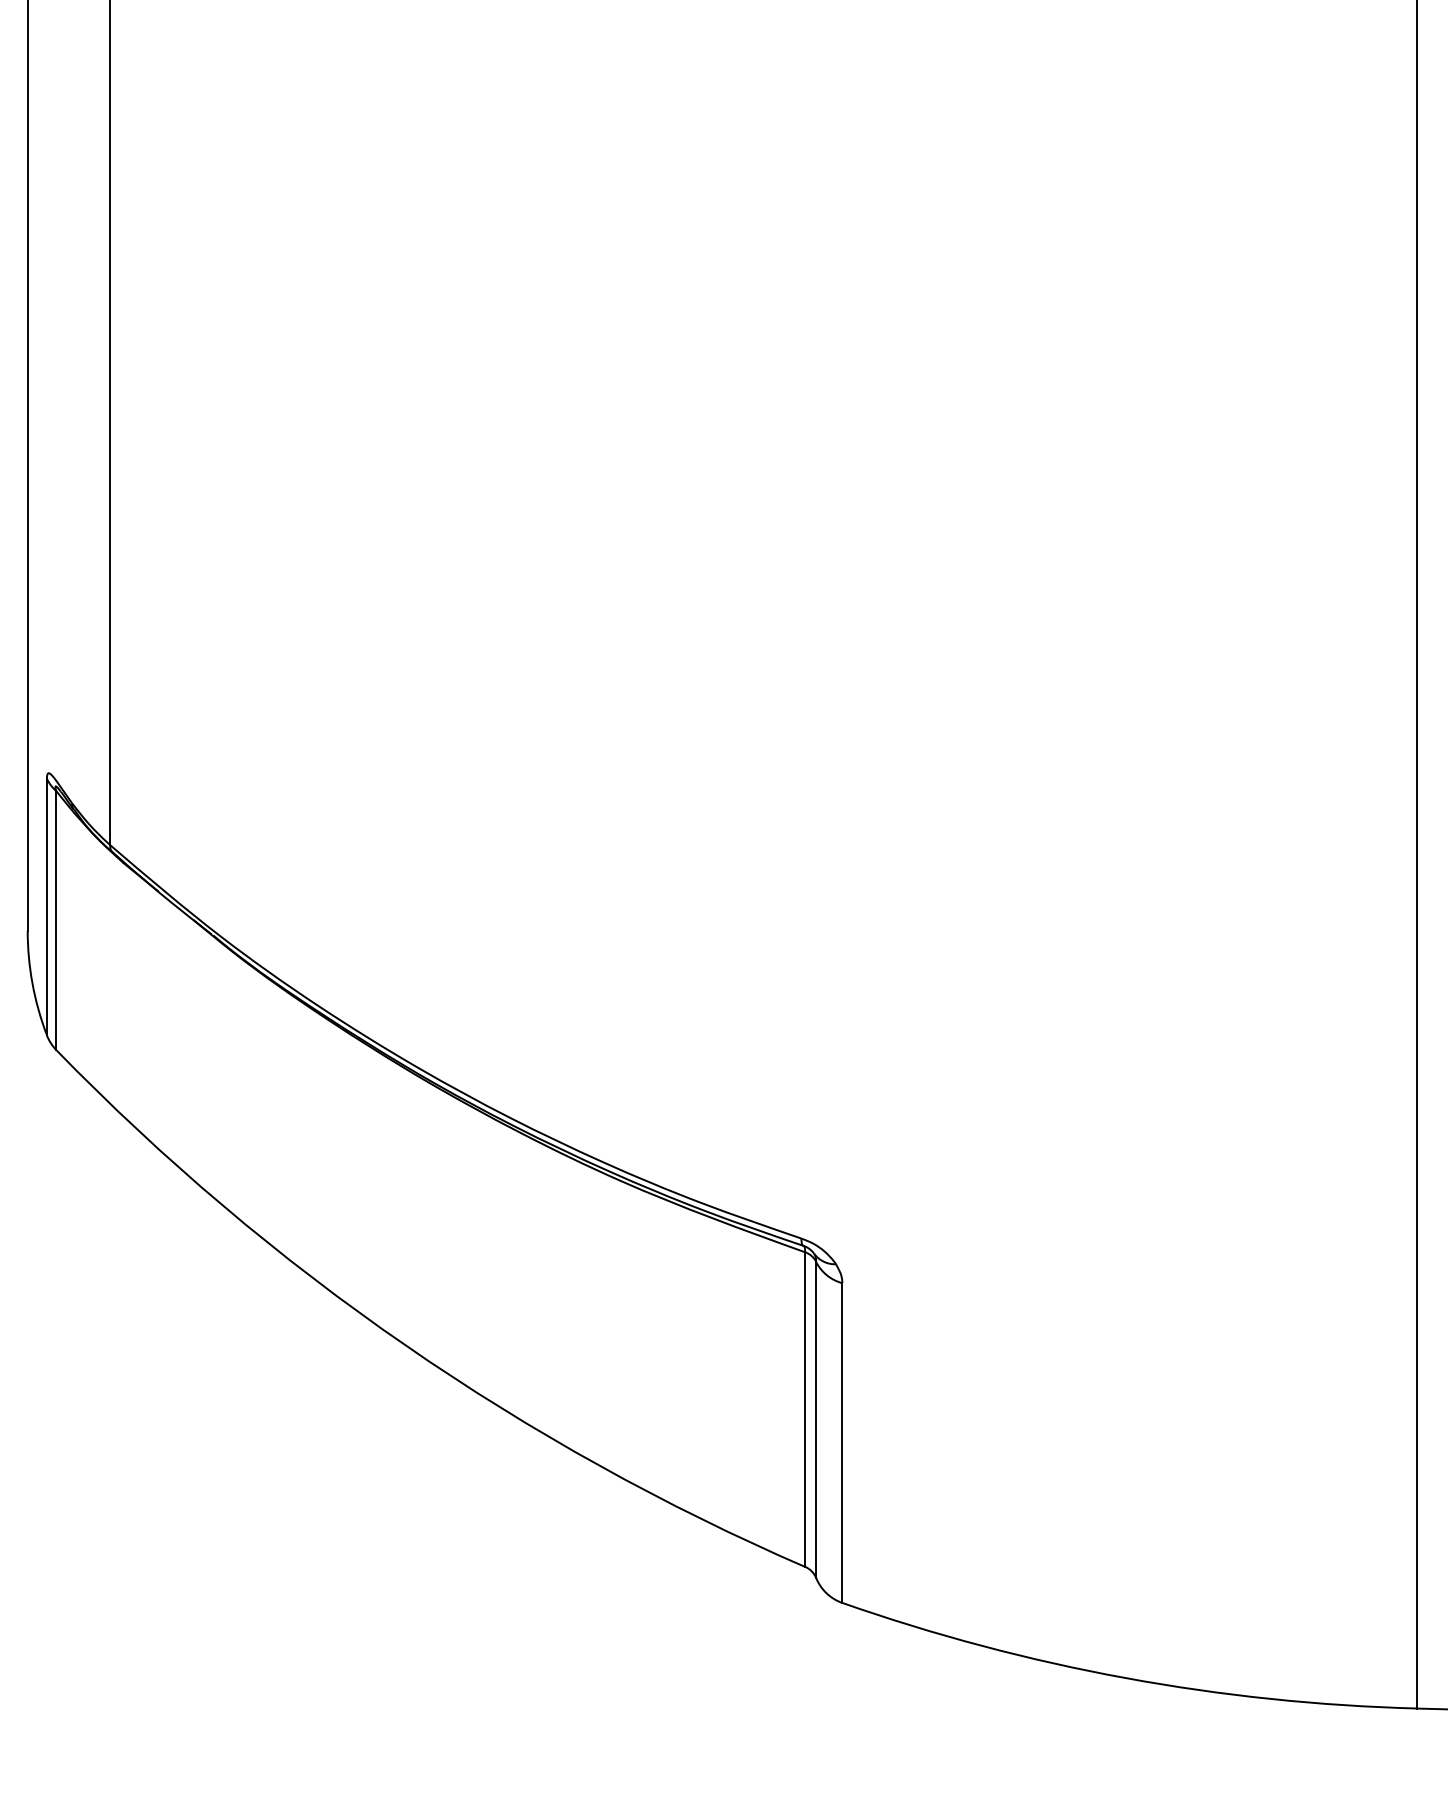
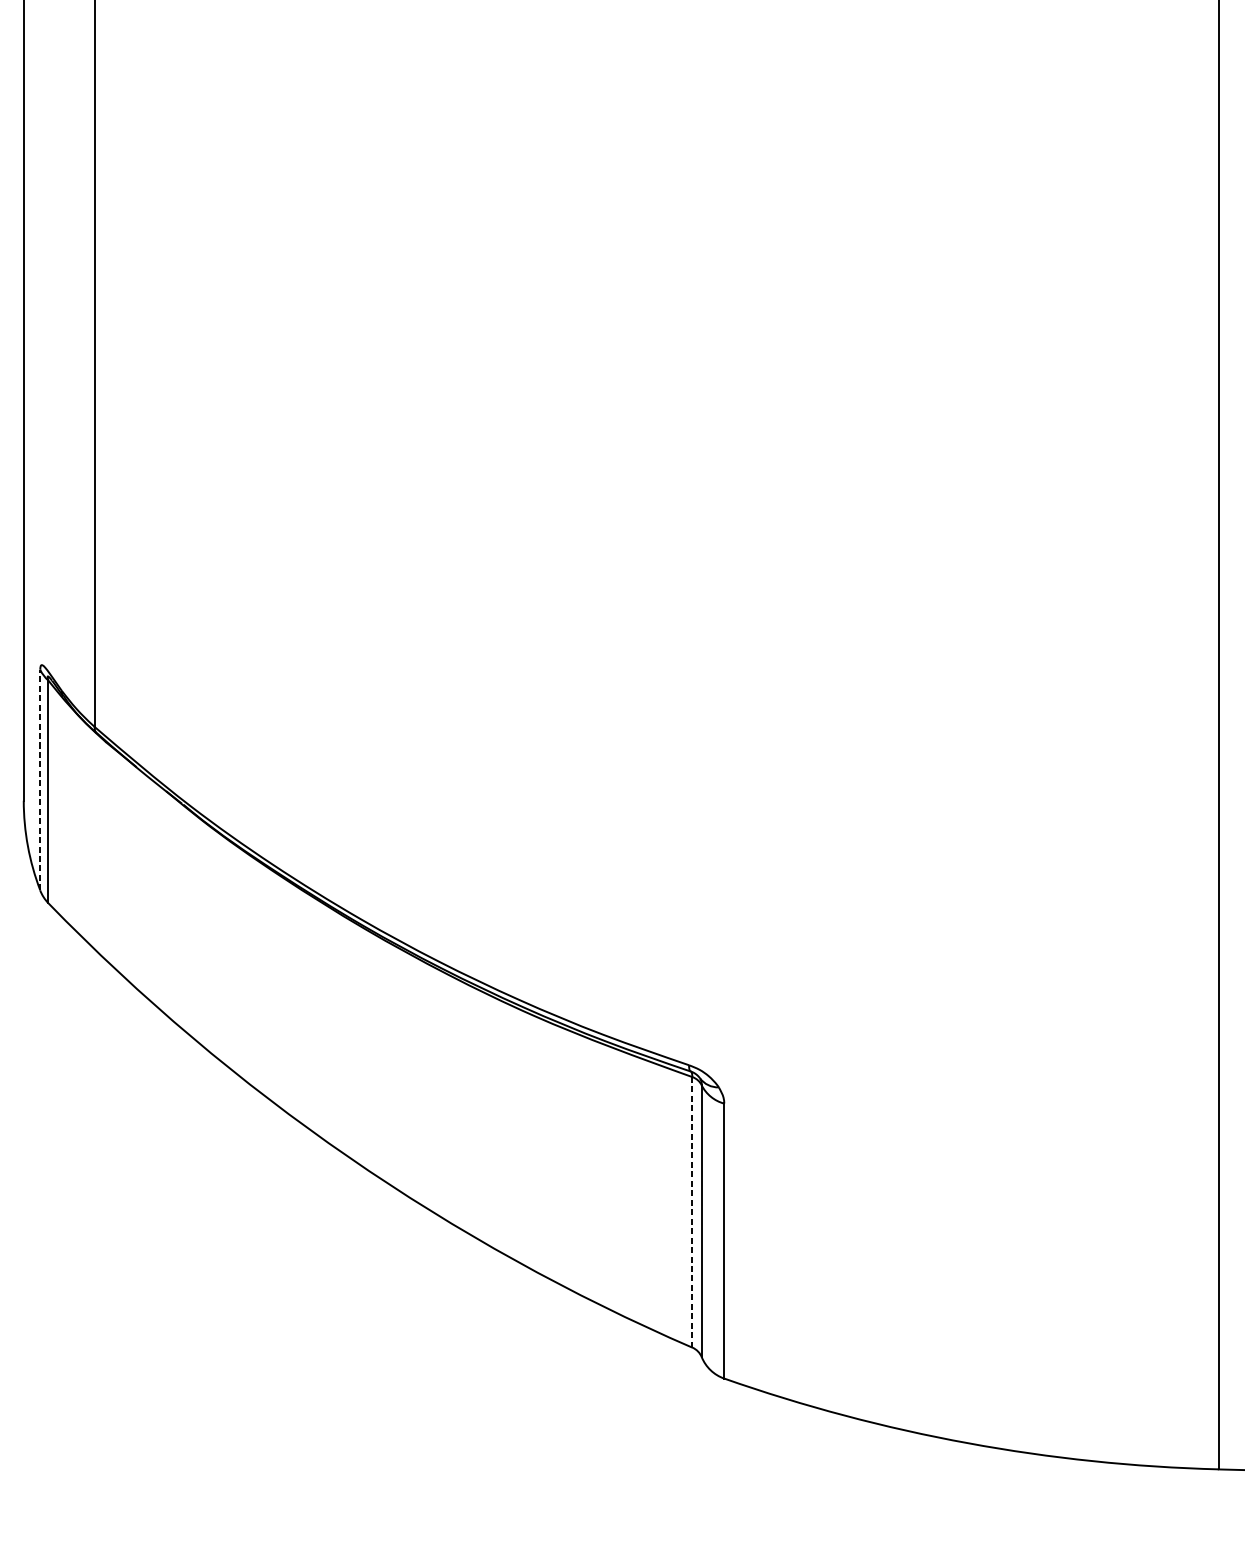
line: (46, 906) -> (39, 779), solid -> dashed
line: (805, 1409) -> (692, 1212), solid -> dashed

